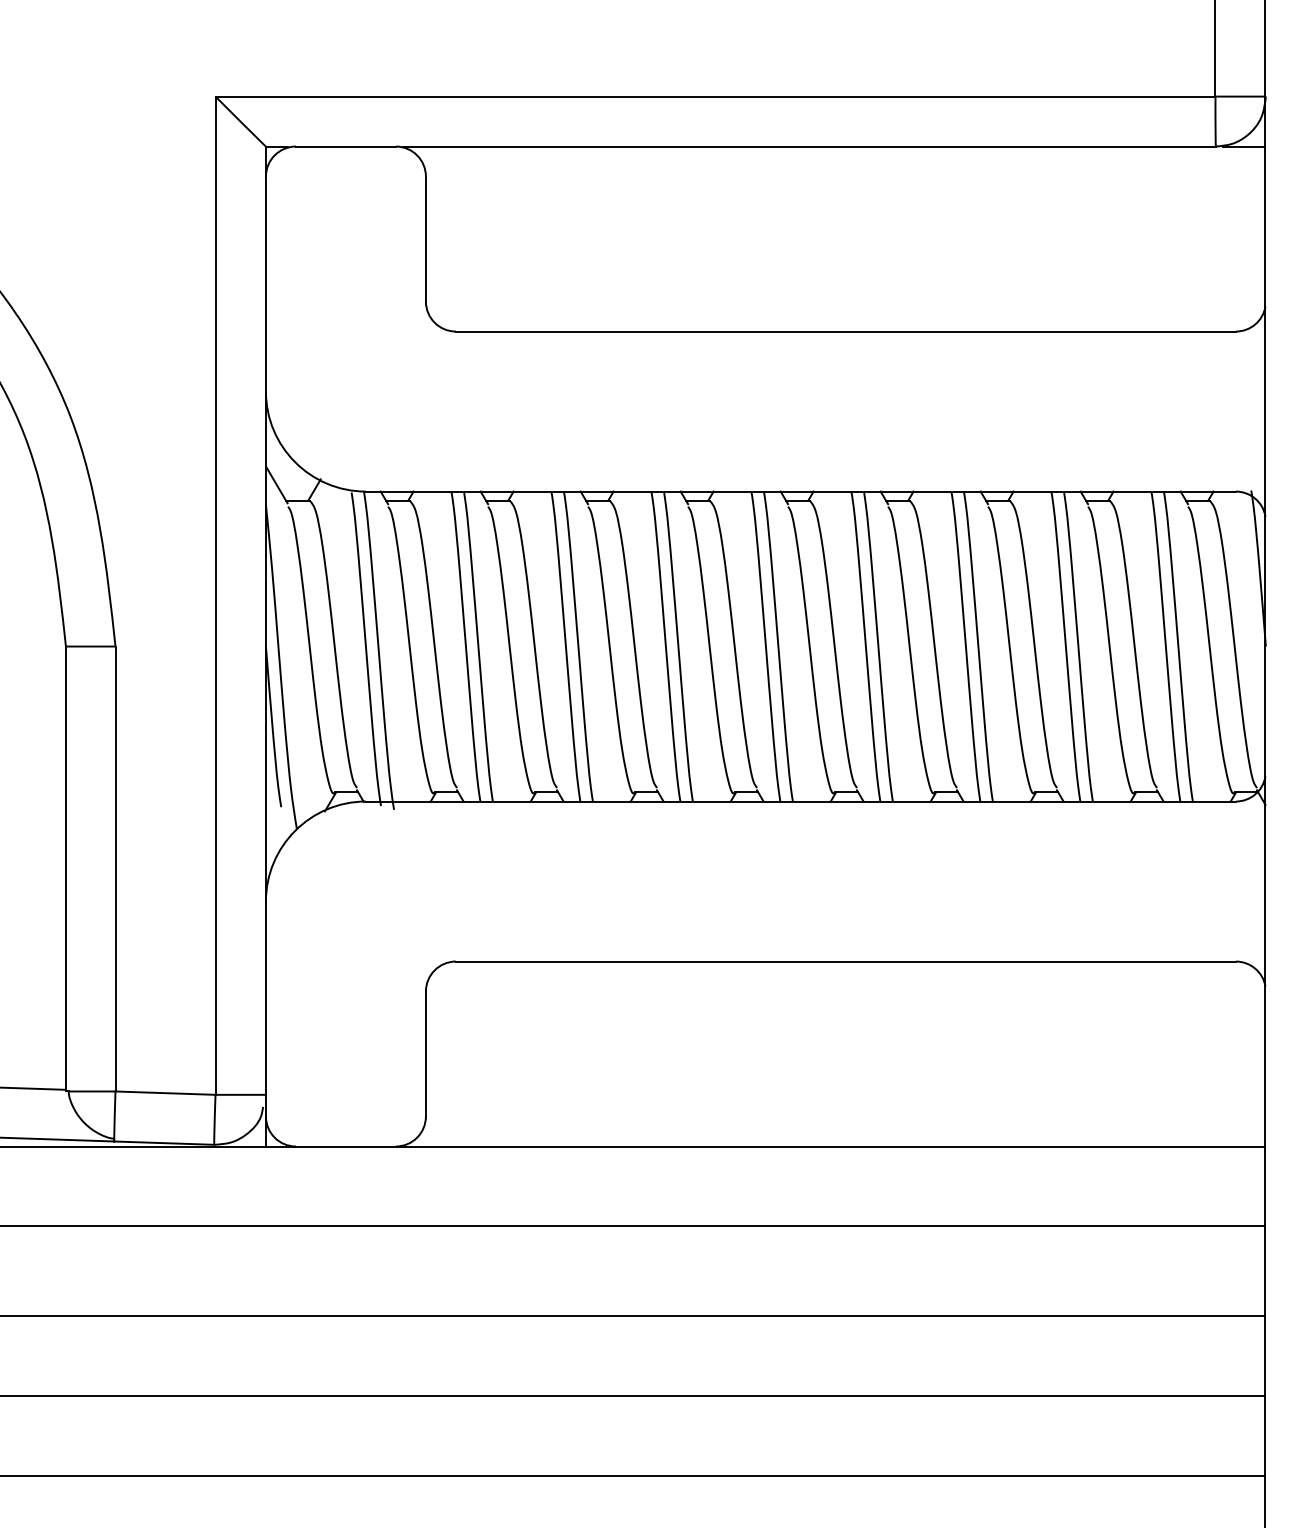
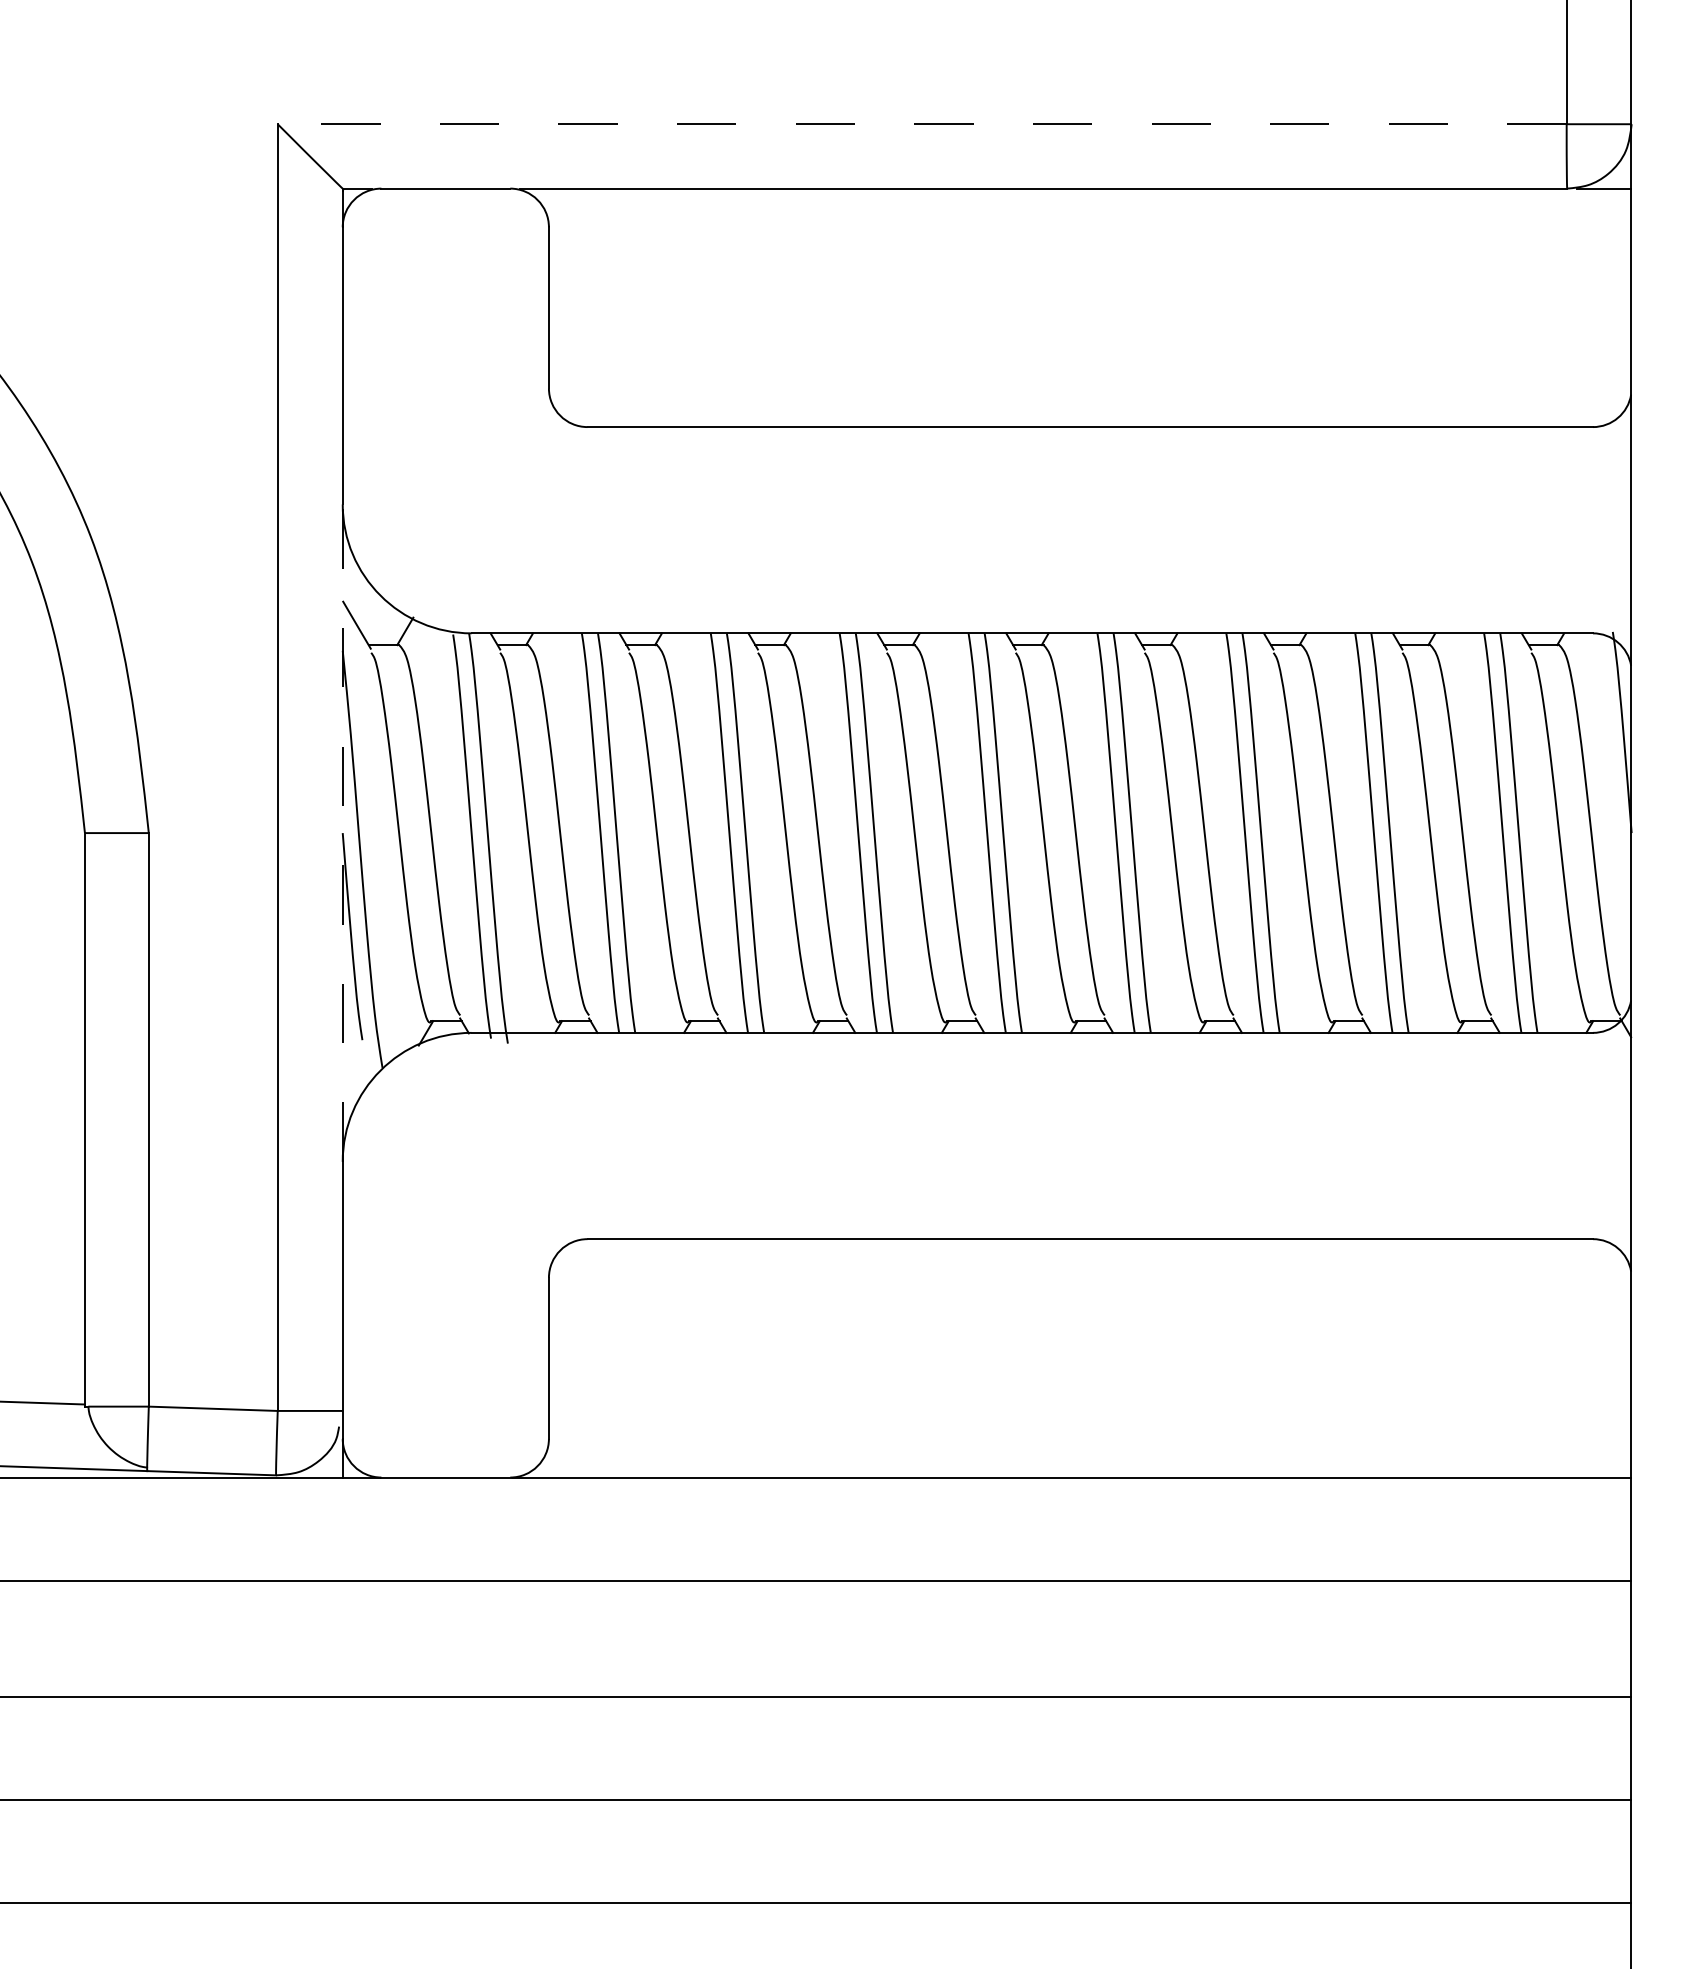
line: (714, 96) -> (921, 124), solid -> dashed
line: (265, 646) -> (342, 833), solid -> dashed

